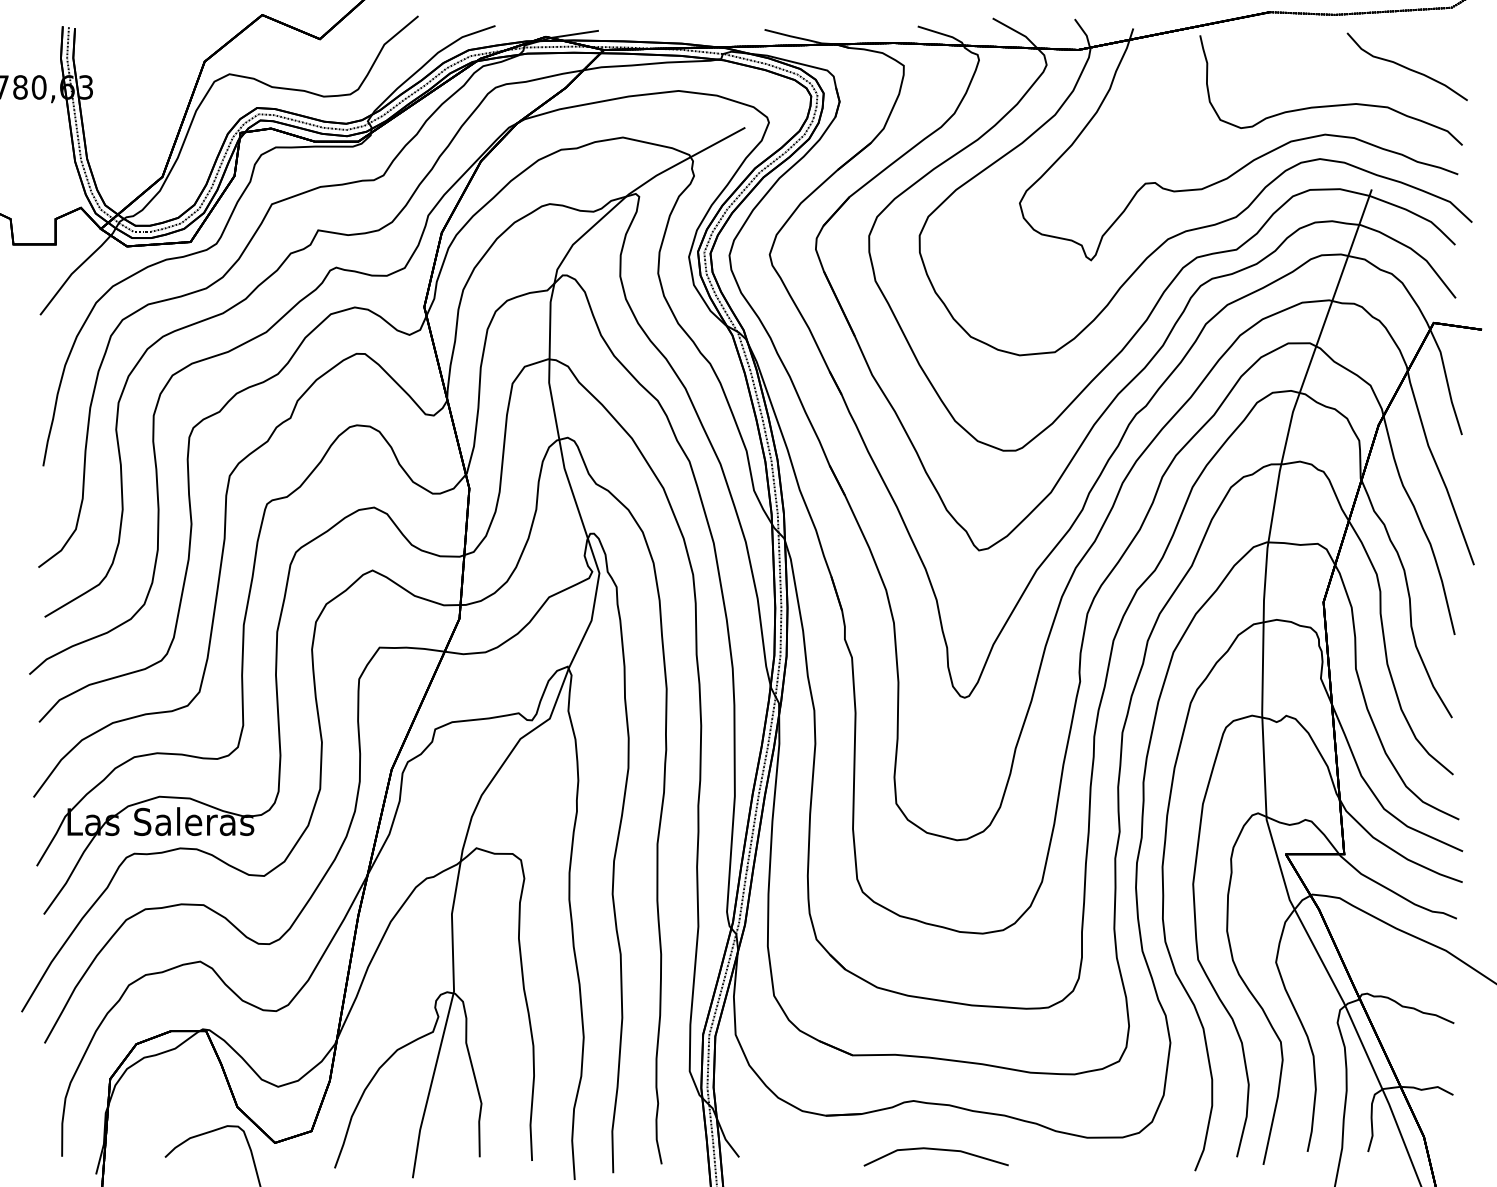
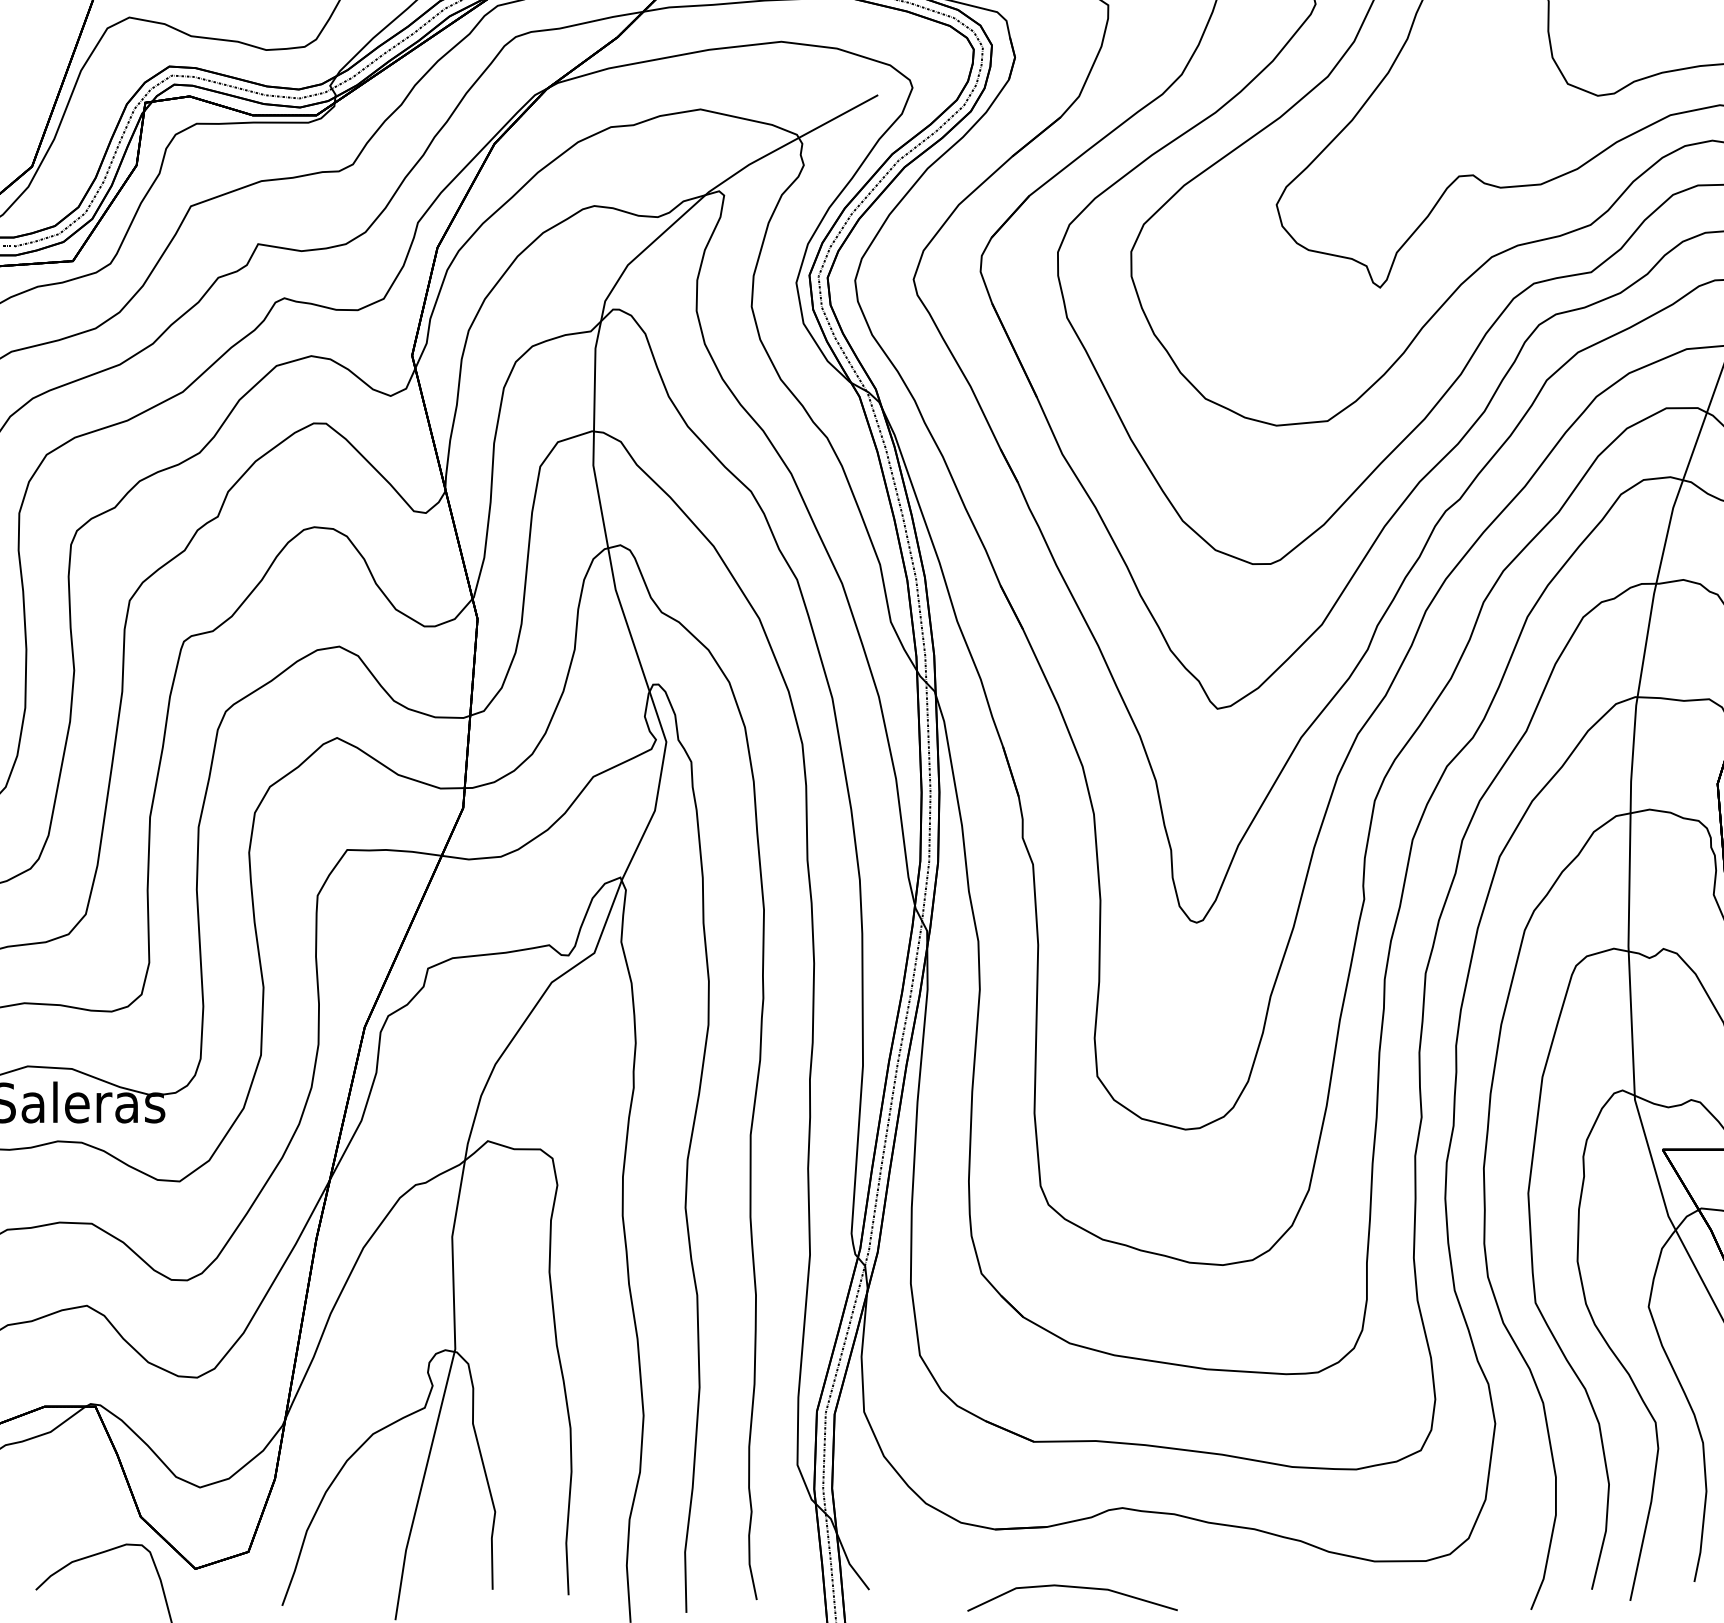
line: (935, 1150) -> (1071, 1588), moved

